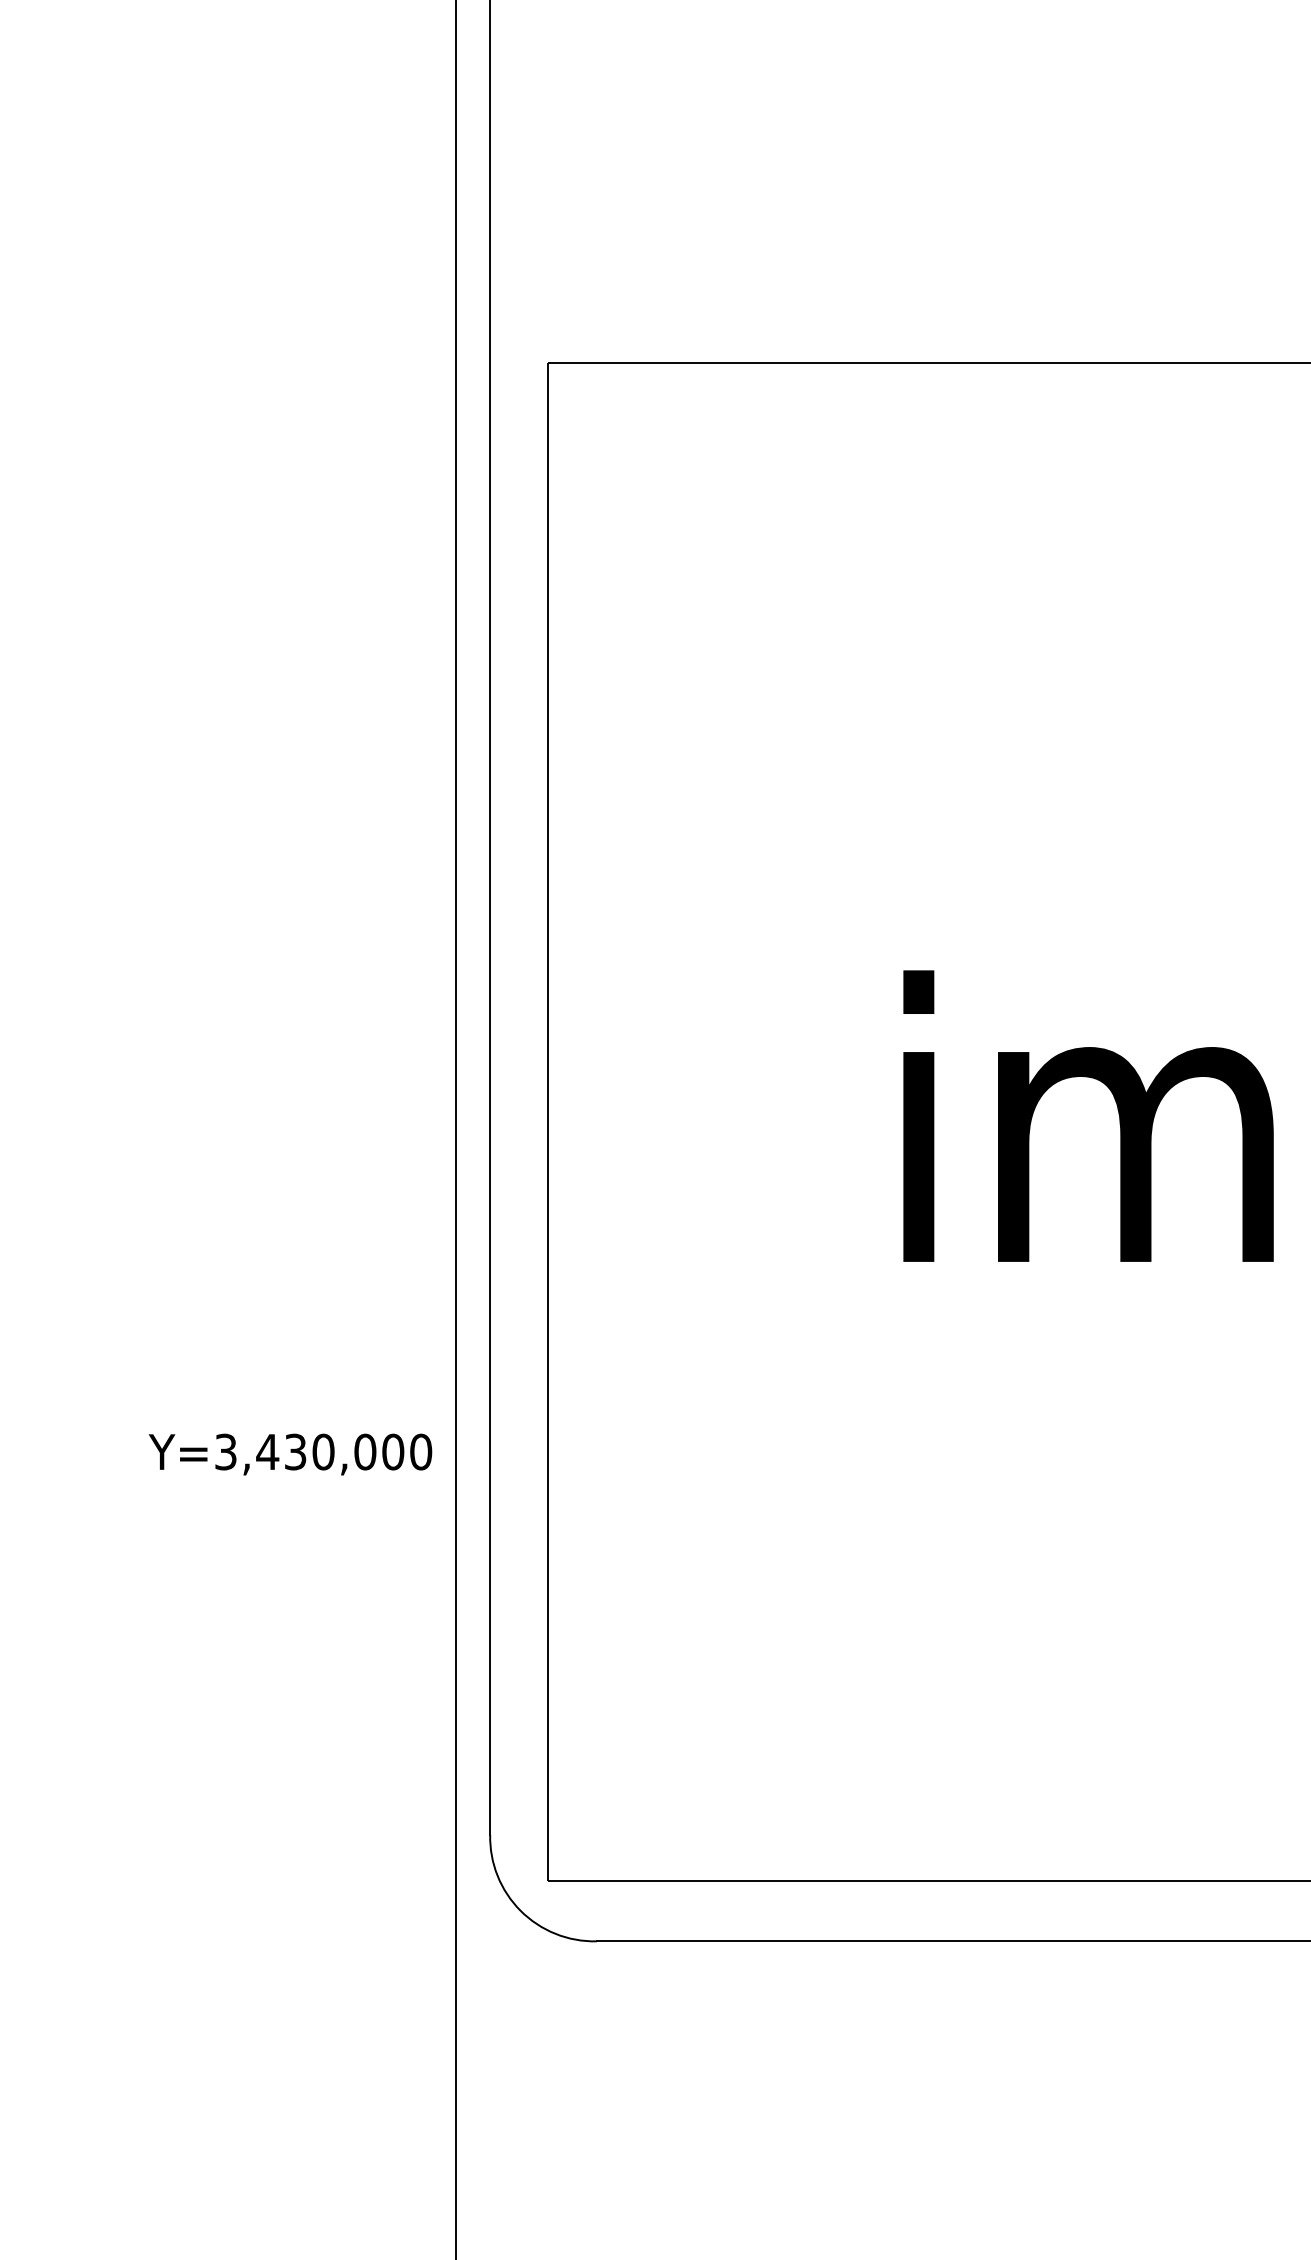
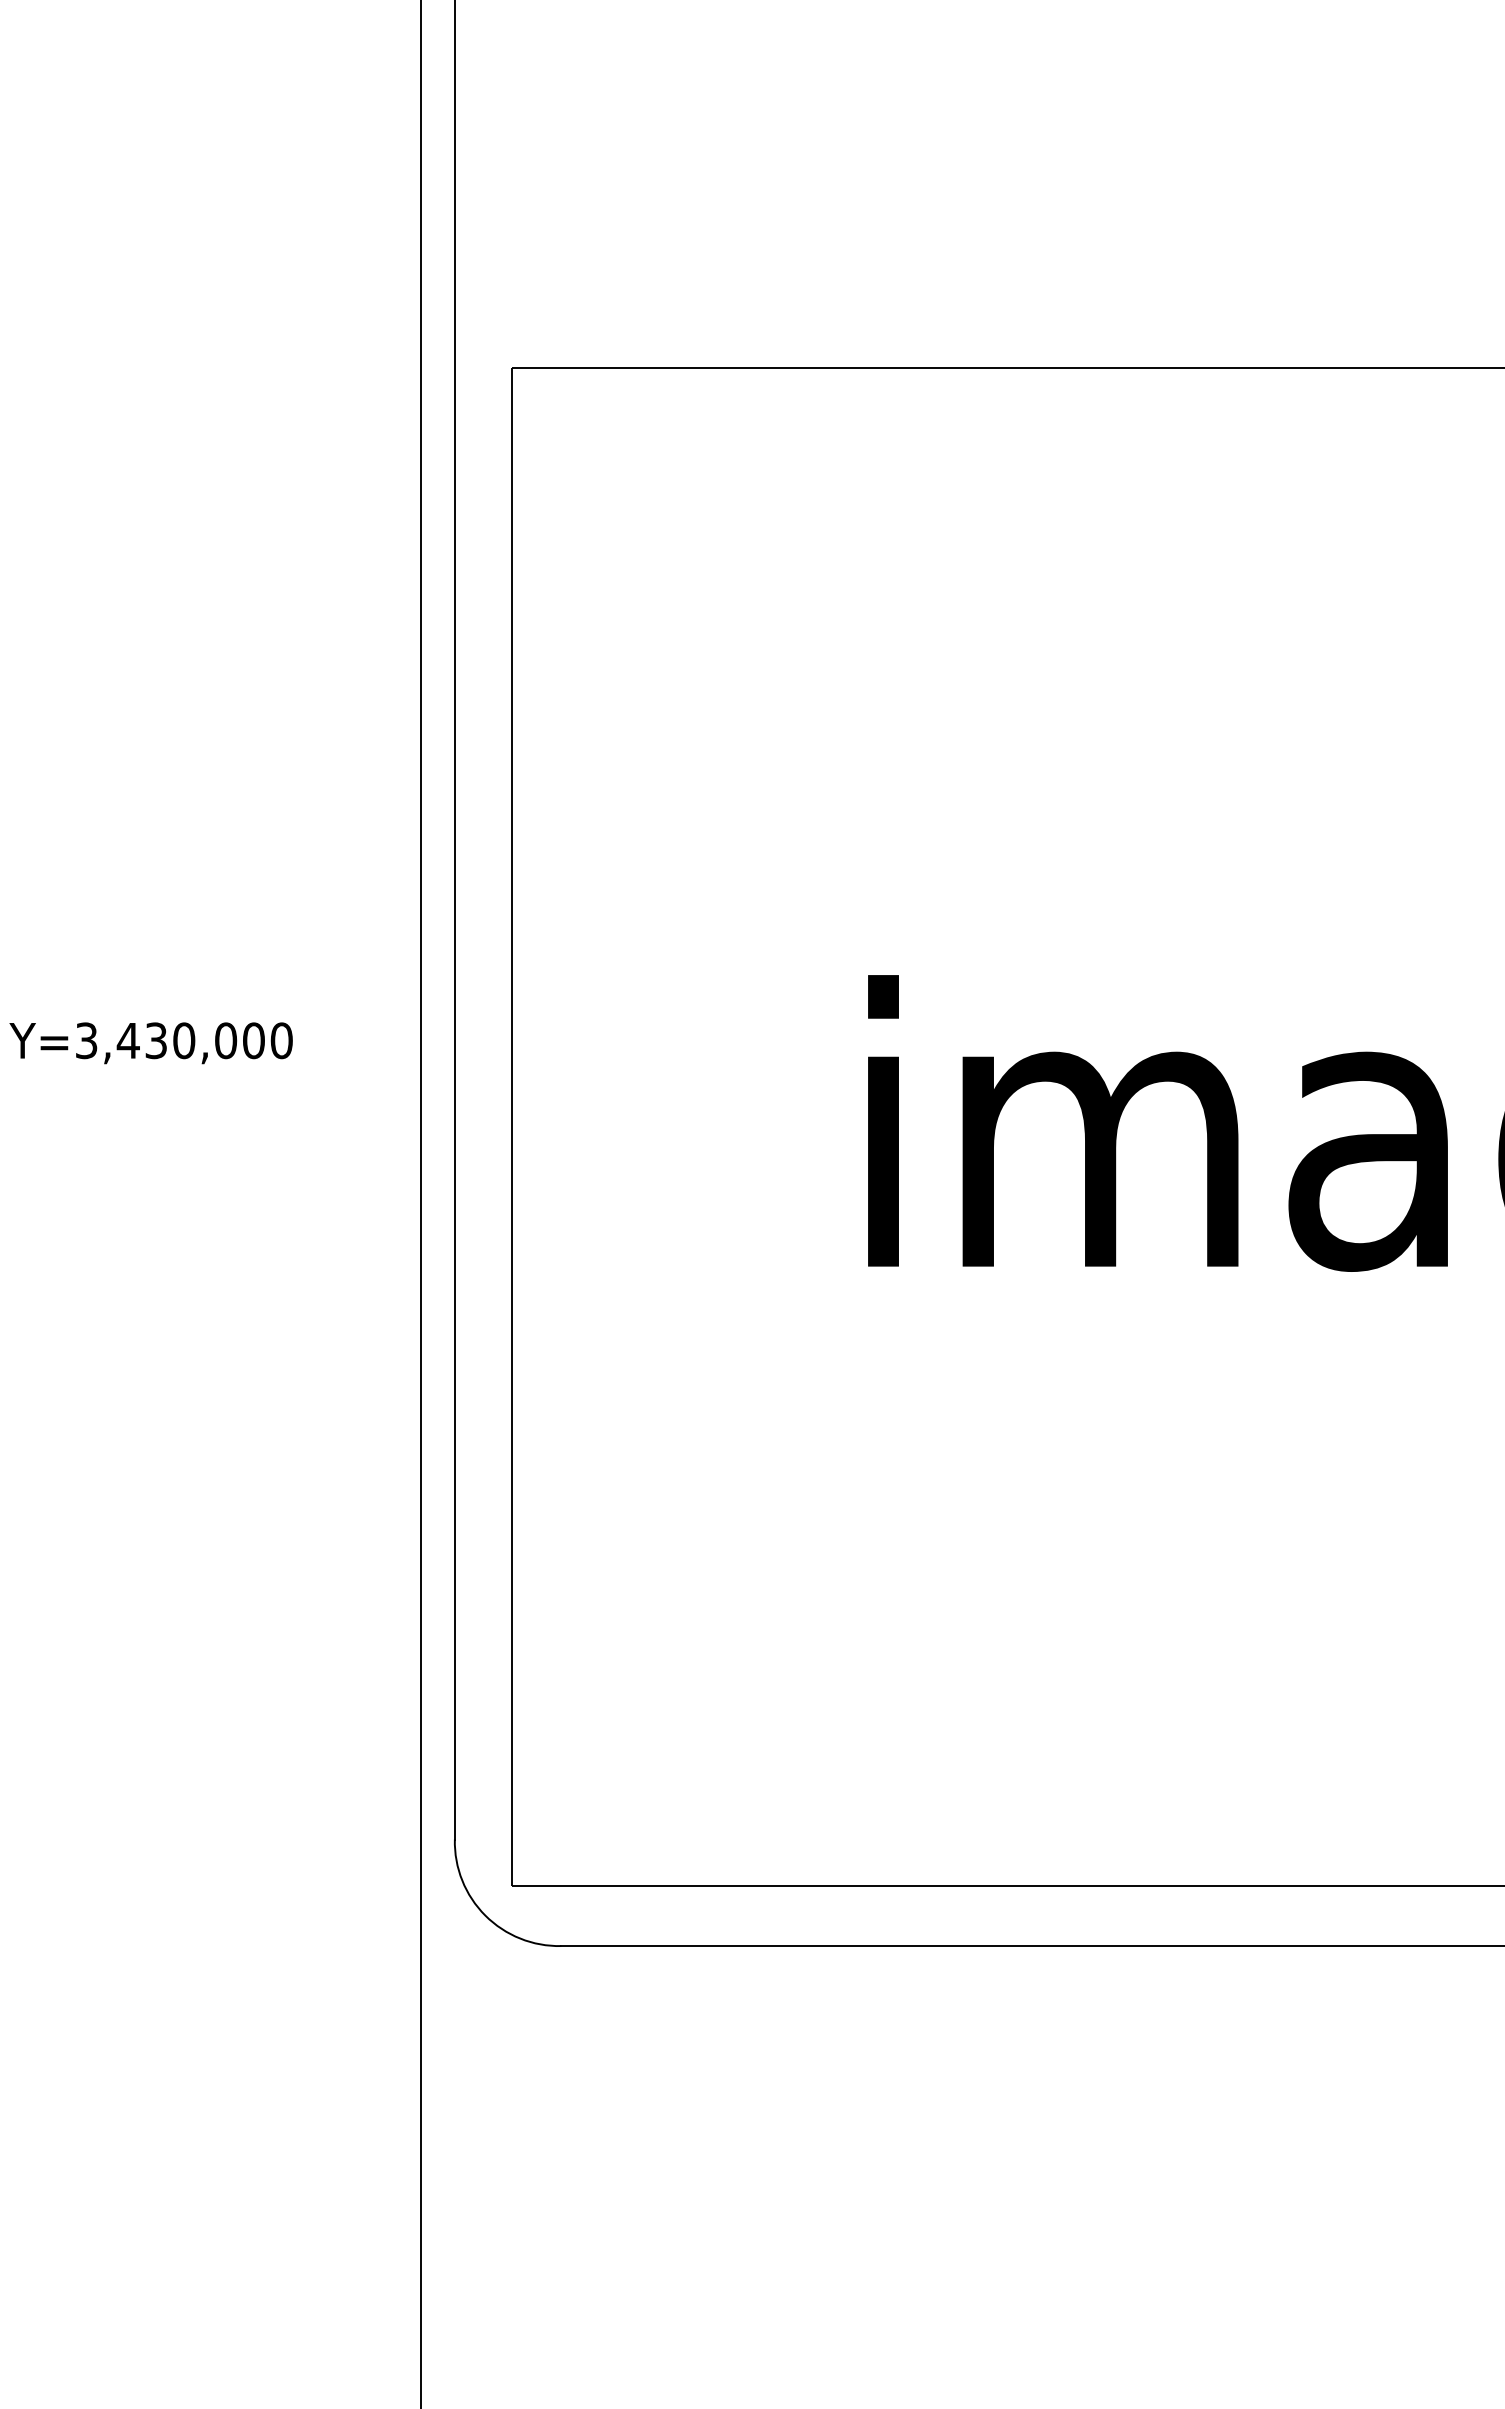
text: (289, 1454) -> (150, 1043), moved

